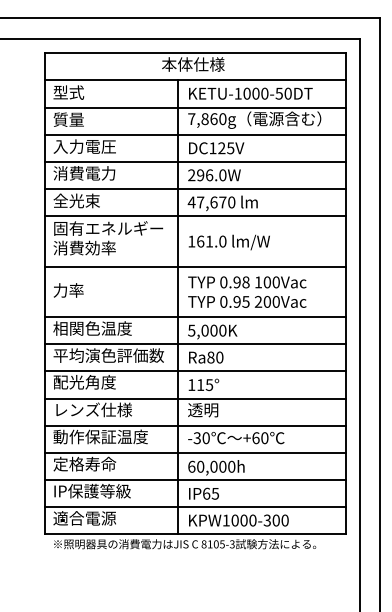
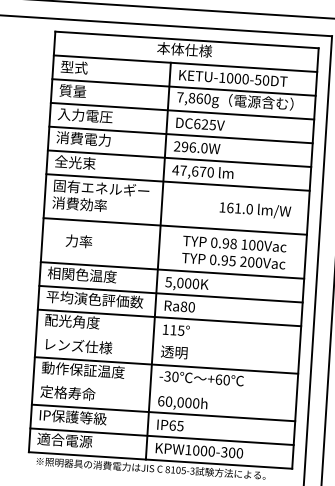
text: (212, 148) -> (196, 124), DC125V -> DC625V
text: (228, 242) -> (254, 210), moved
text: (68, 290) -> (78, 241), moved
text: (247, 291) -> (234, 252), moved
line: (194, 398) -> (167, 341), removed
line: (194, 452) -> (164, 388), removed

